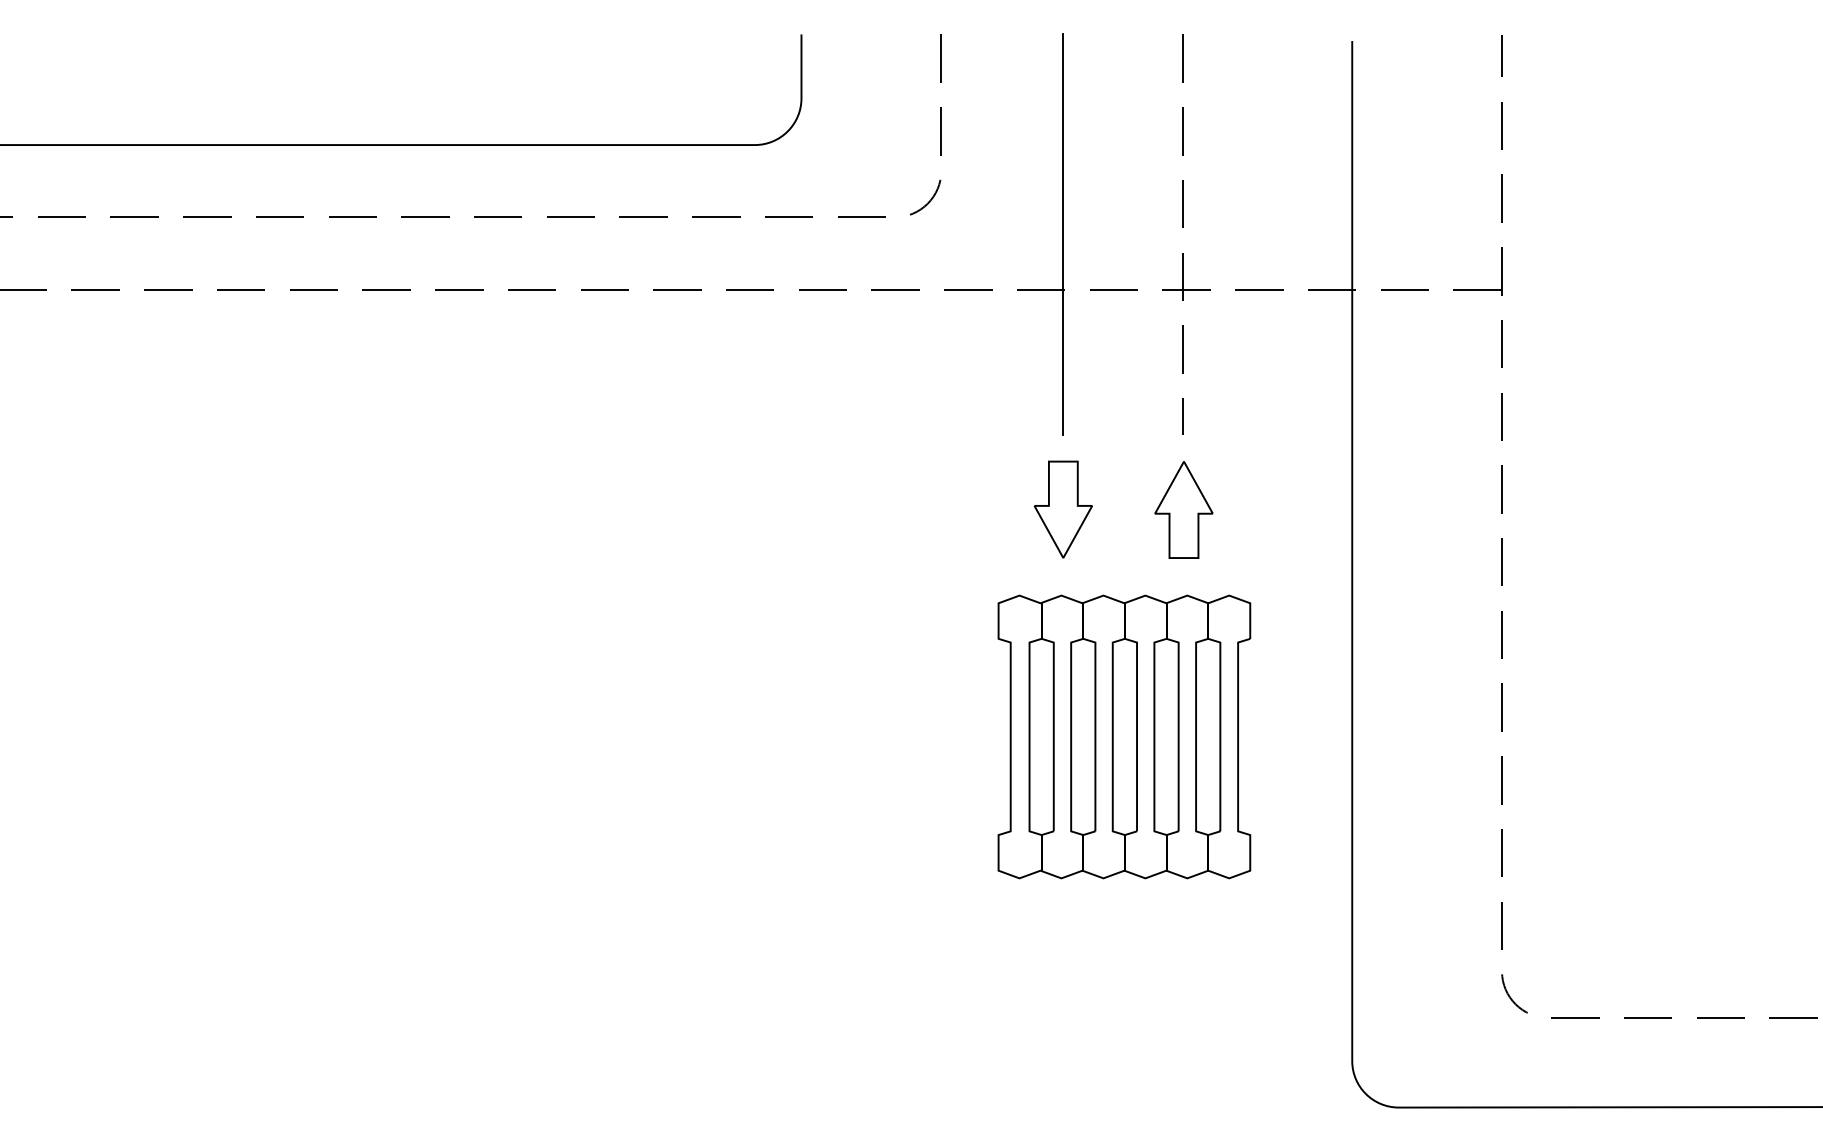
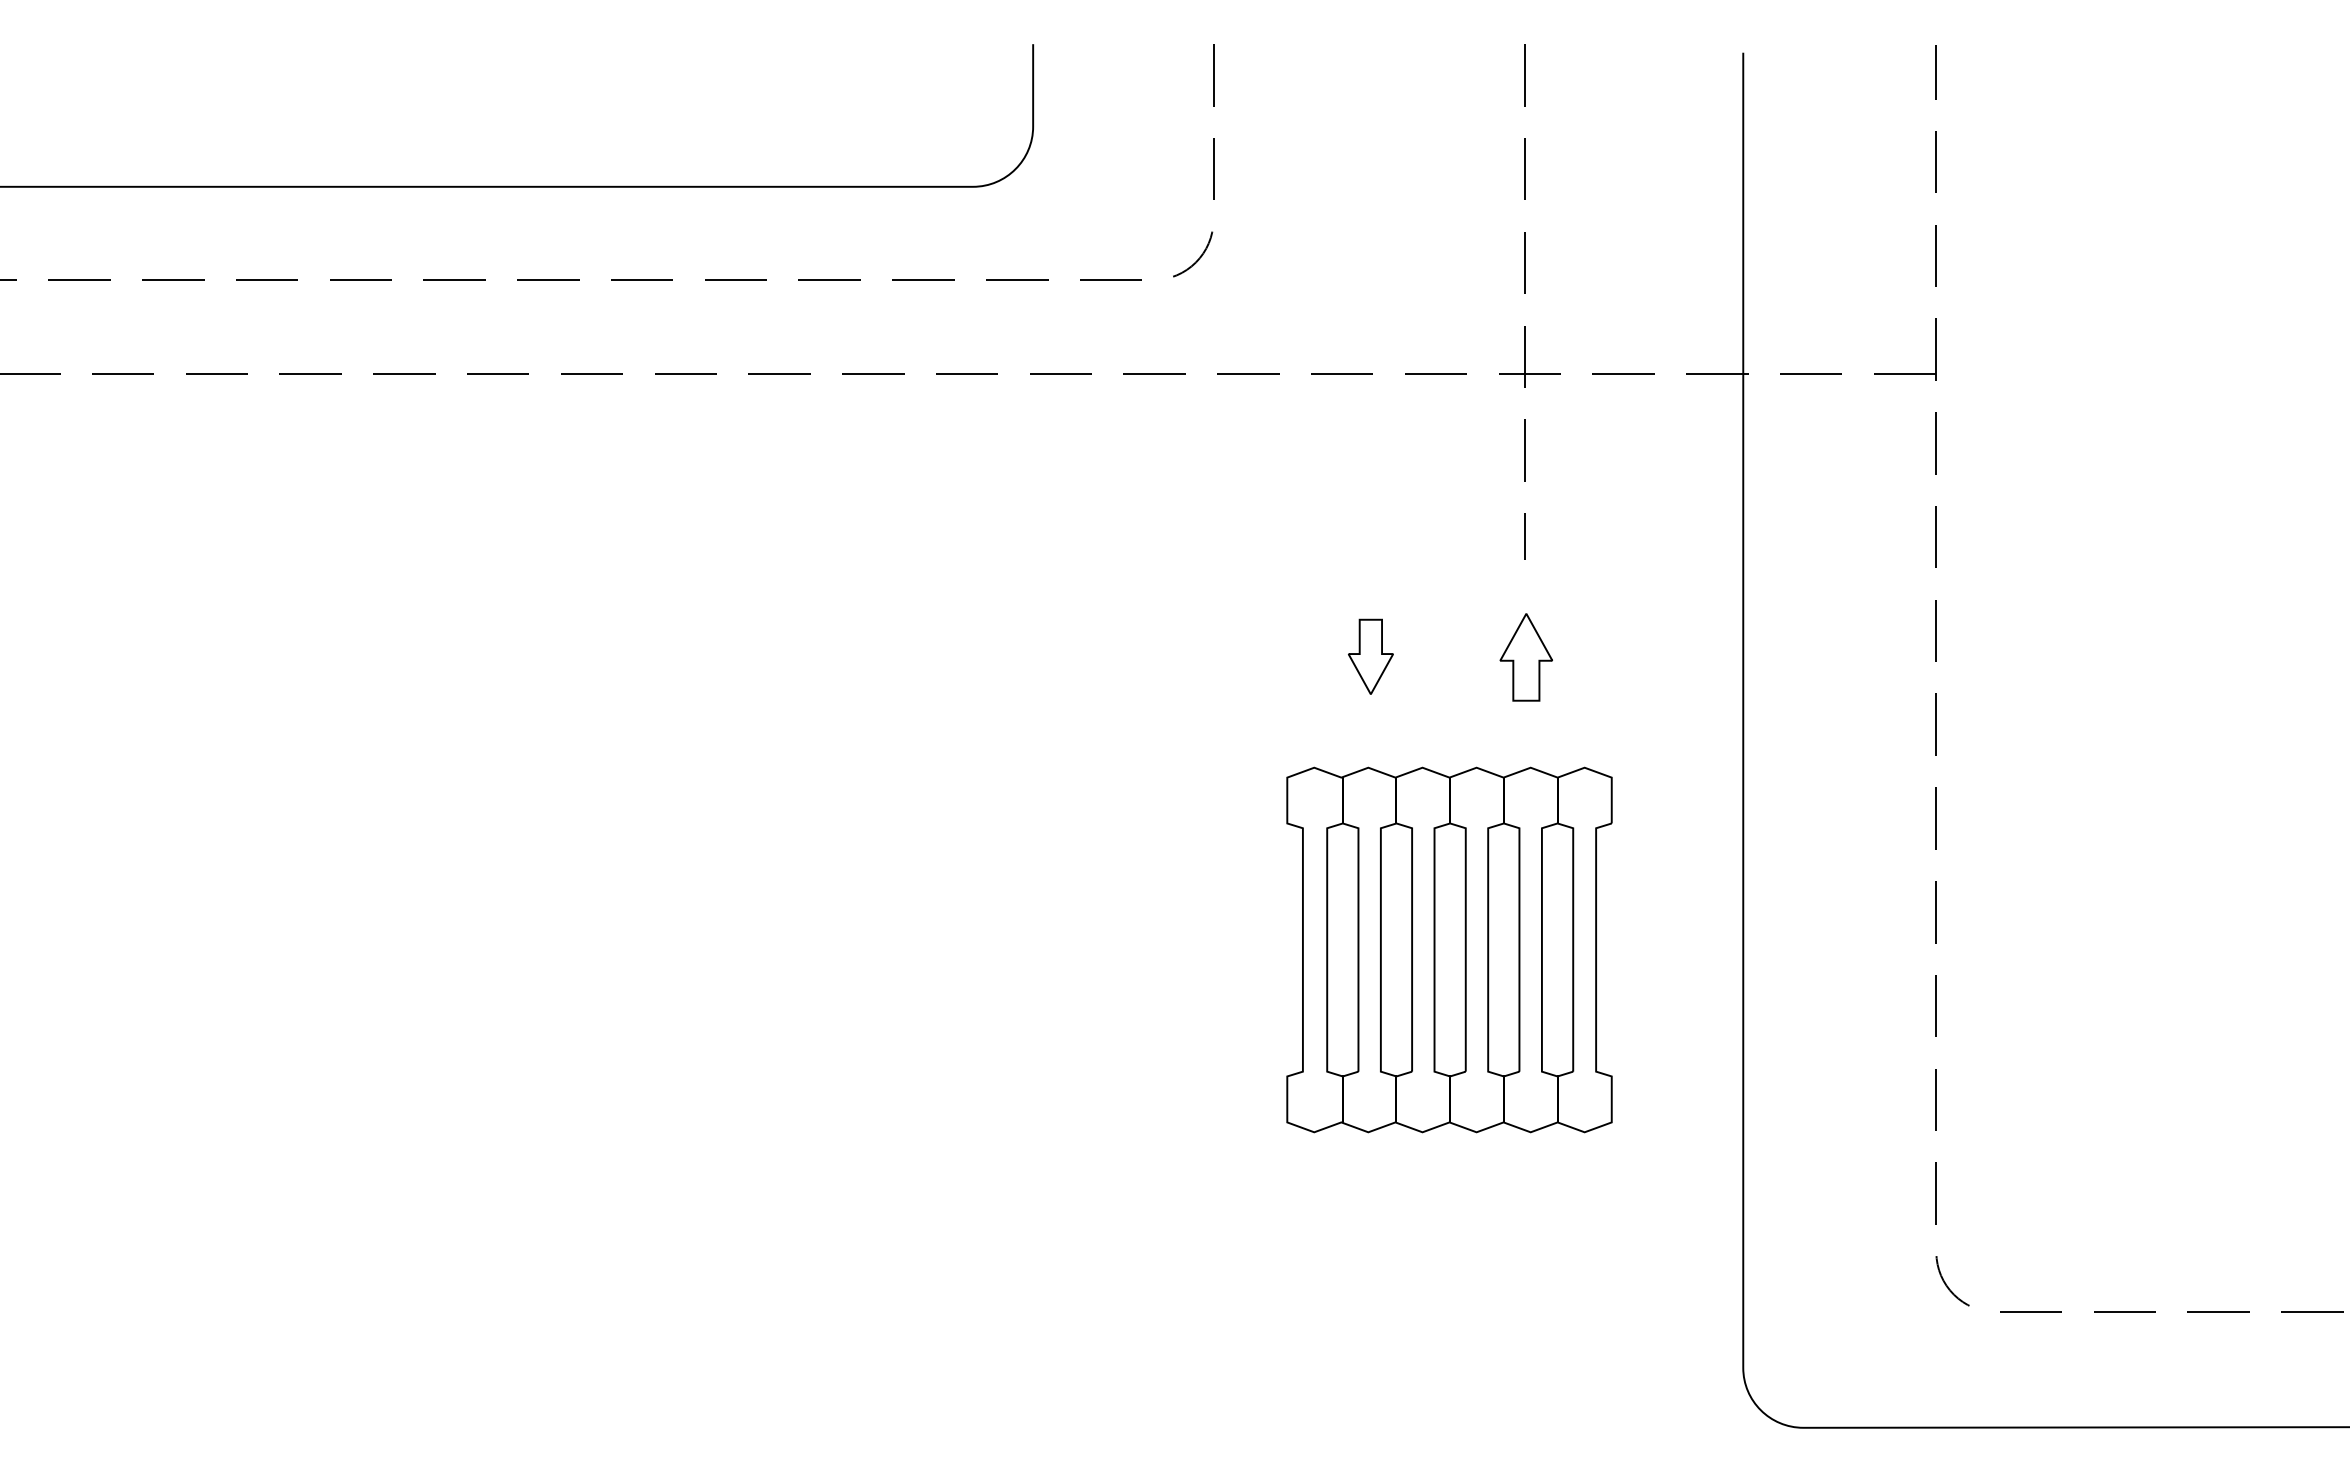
line: (1063, 234) -> (1370, 302), removed
part: (1063, 509) -> (1370, 656), size x0.6
part: (1184, 510) -> (1526, 657), size x0.7

